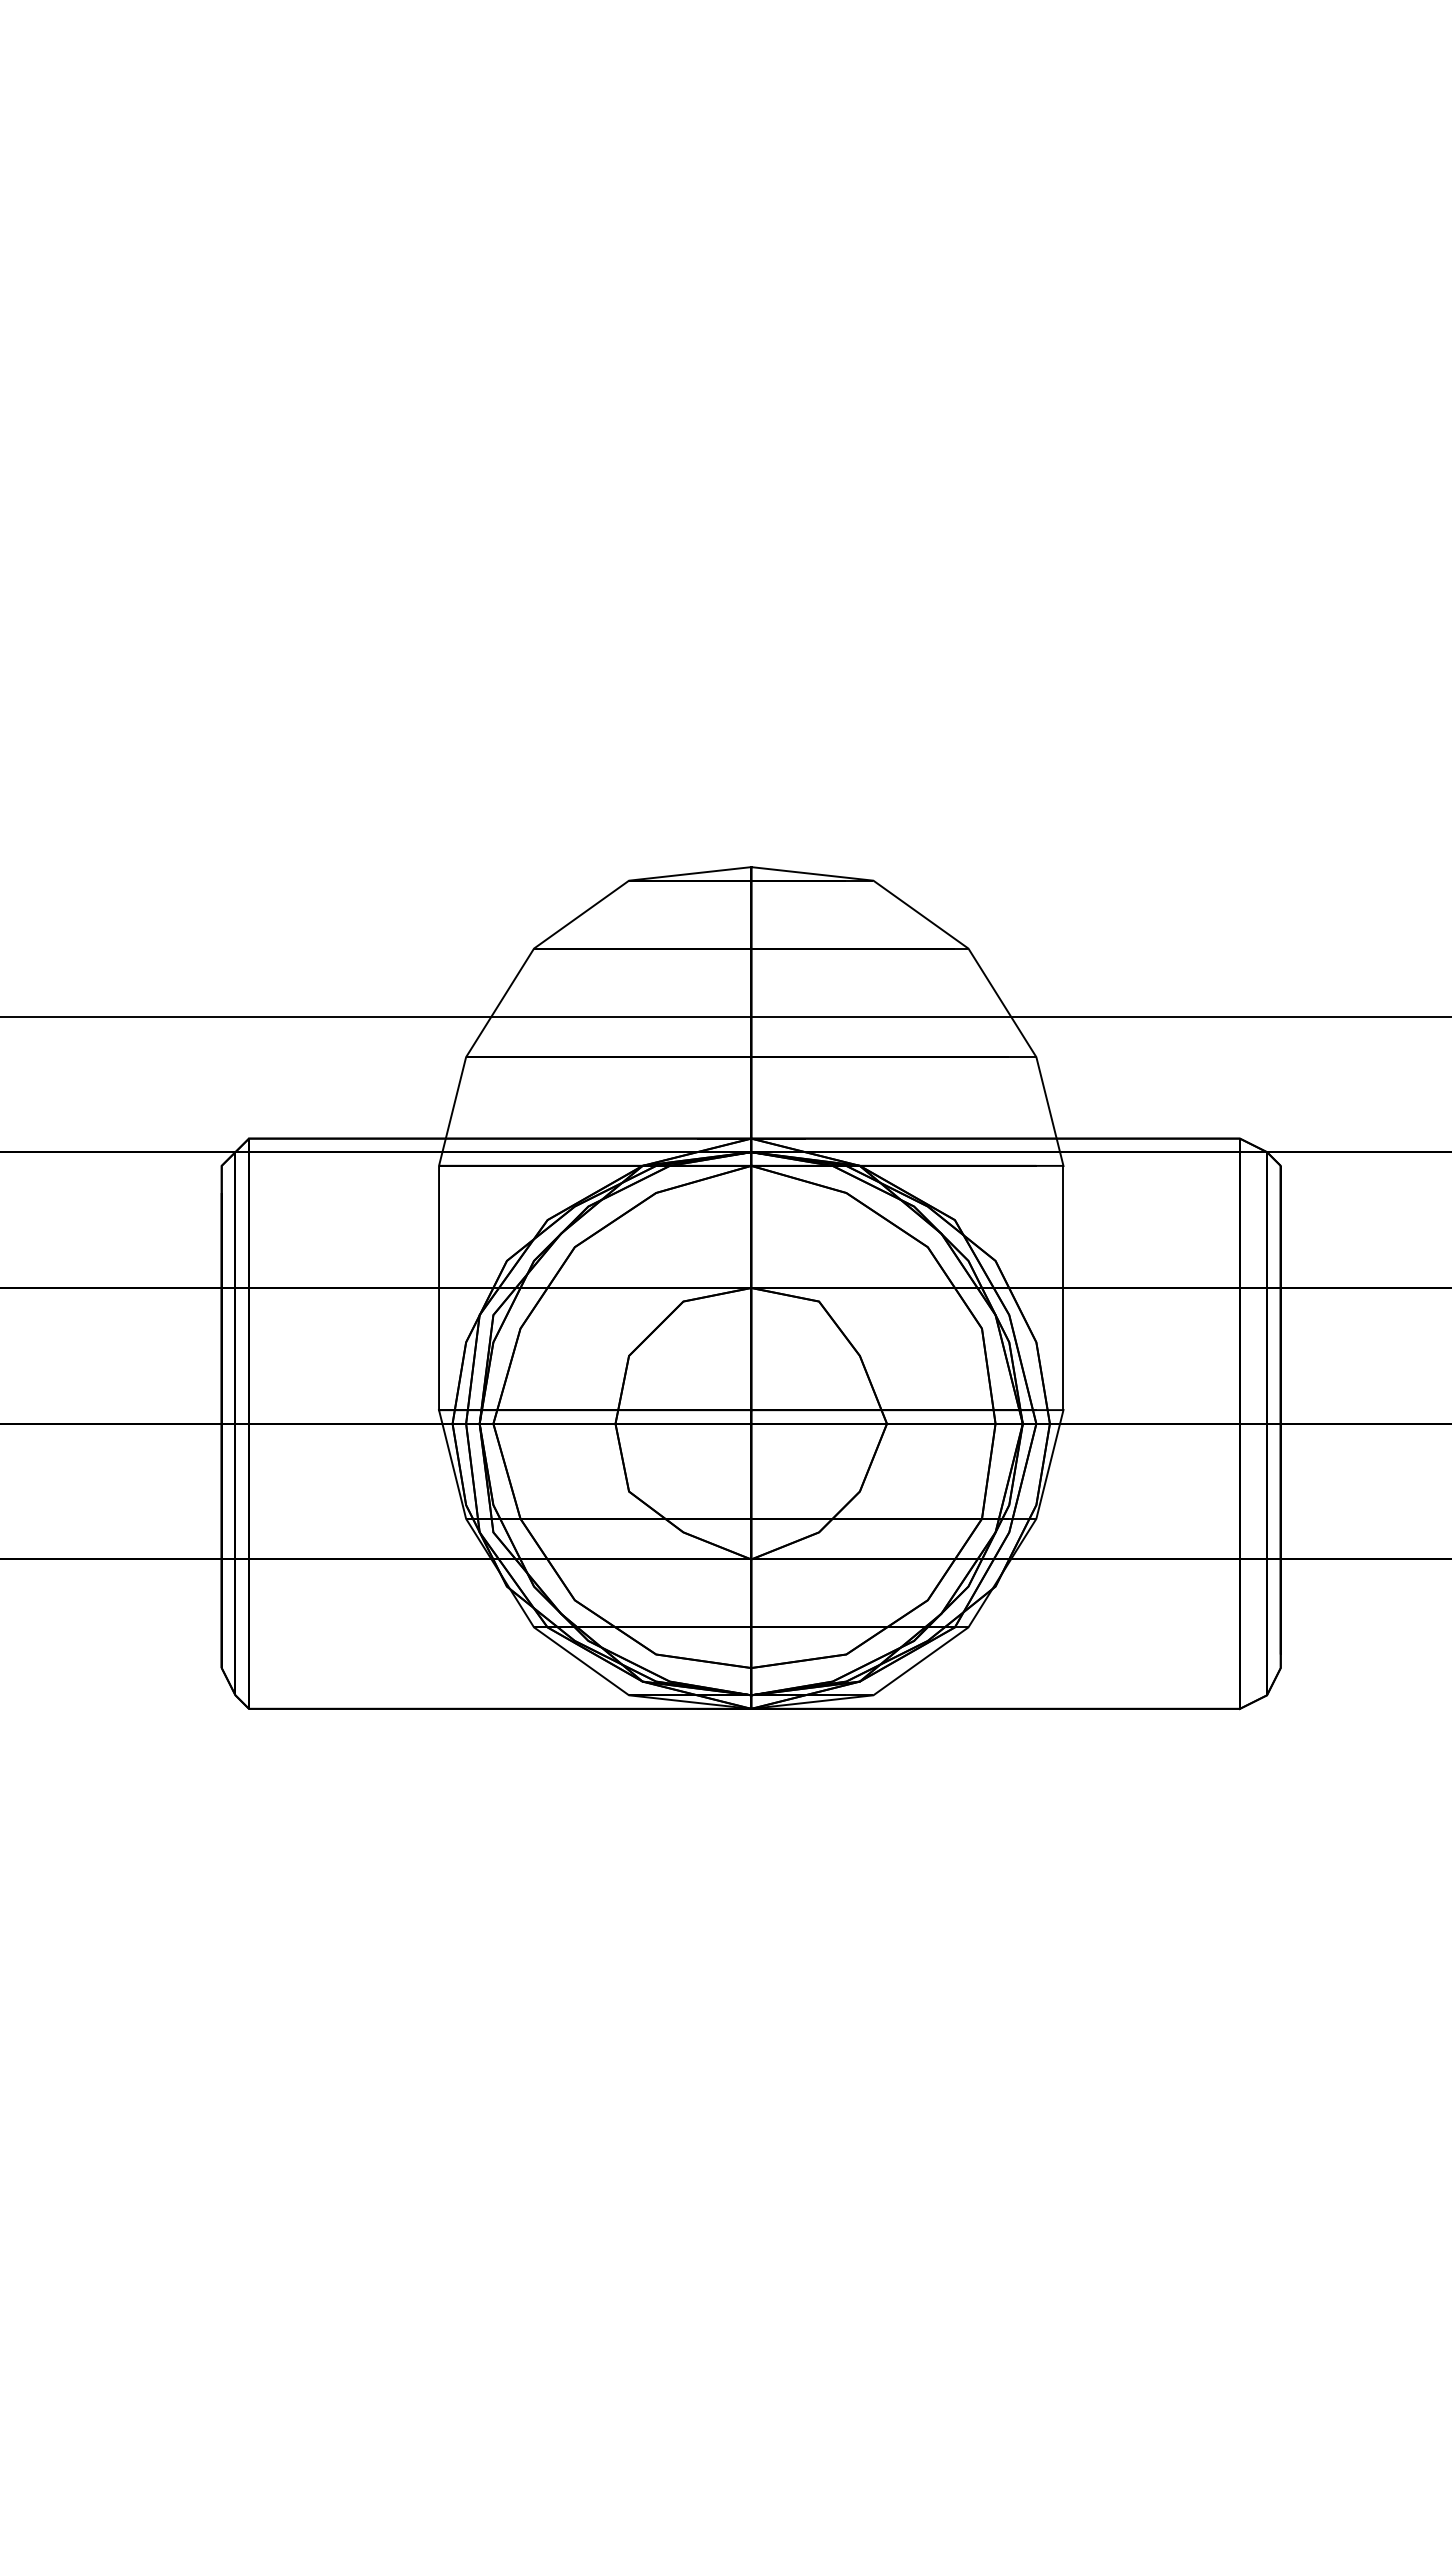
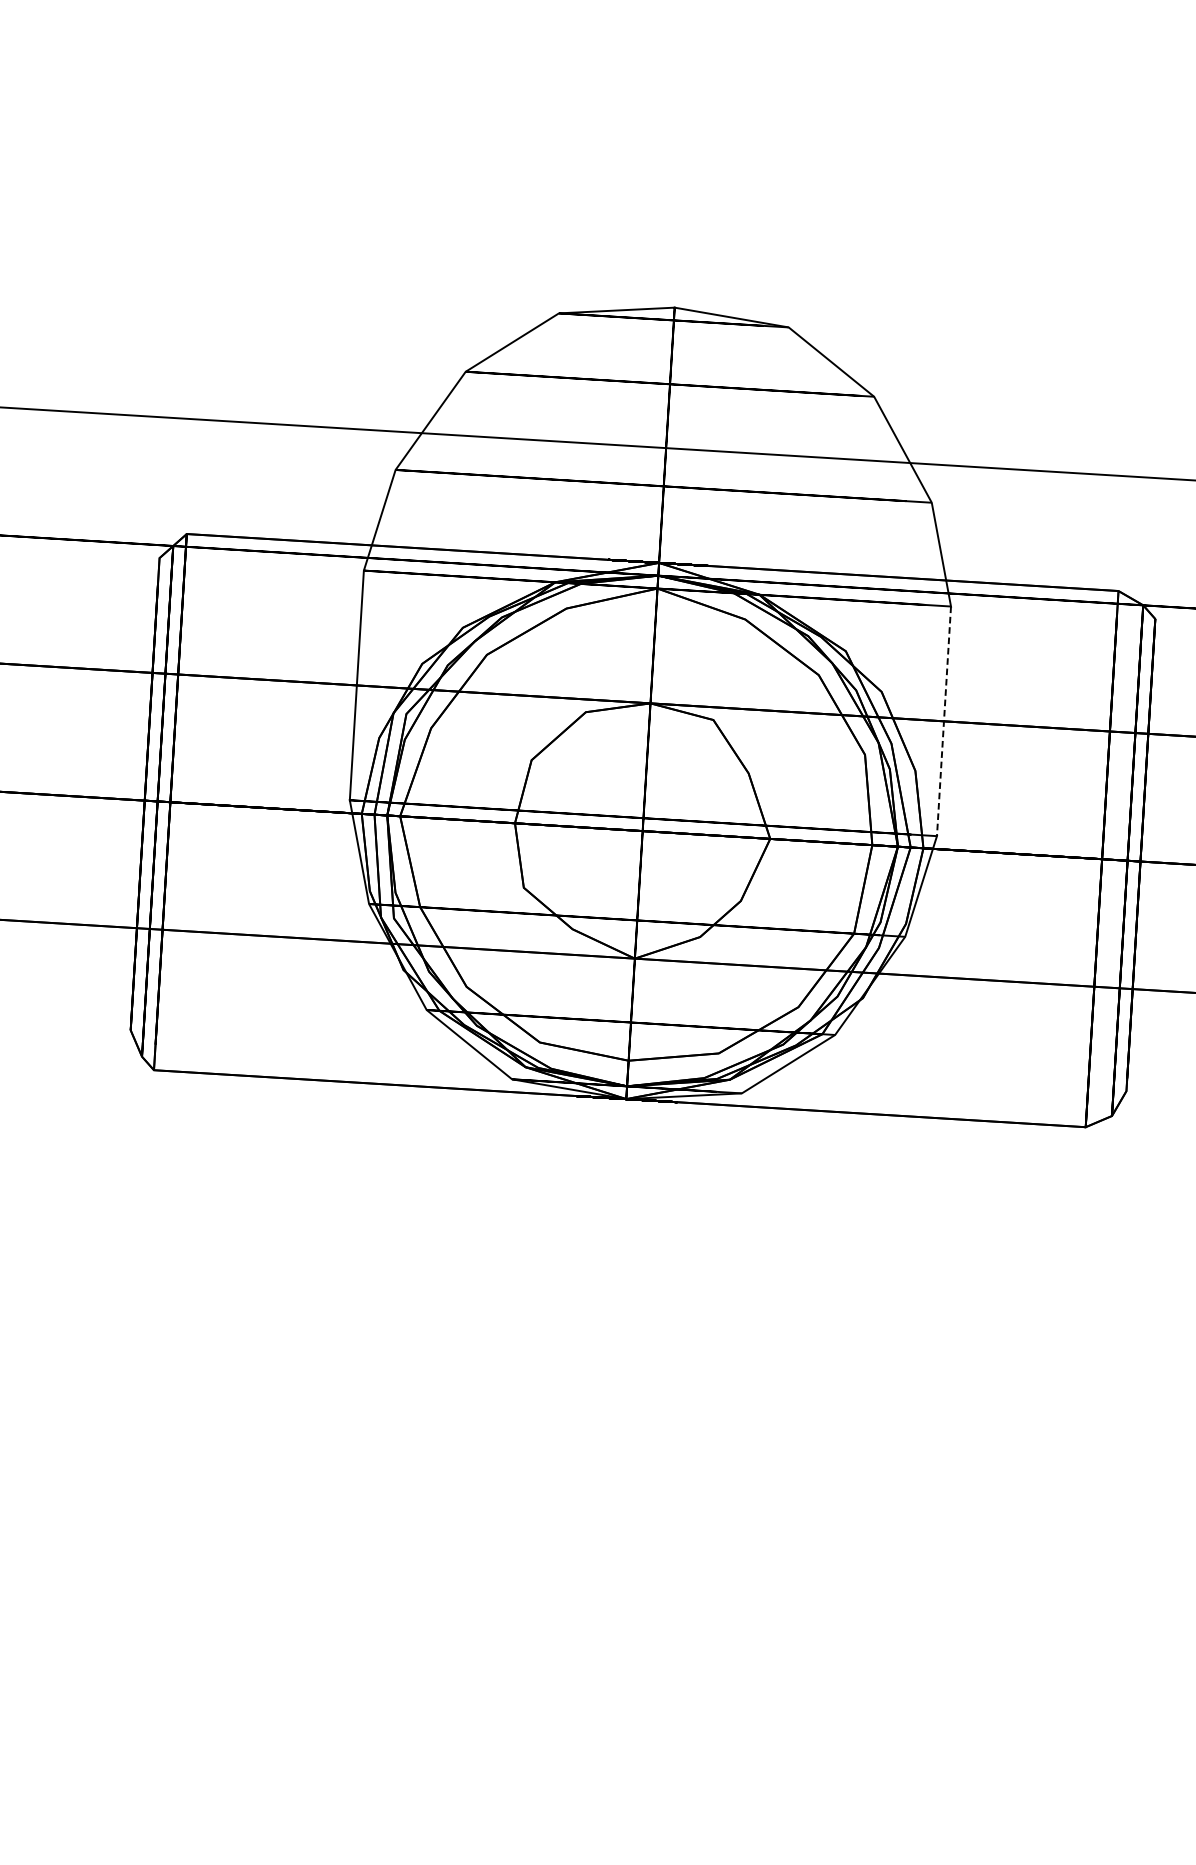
line: (1063, 1288) -> (943, 721), solid -> dashed

